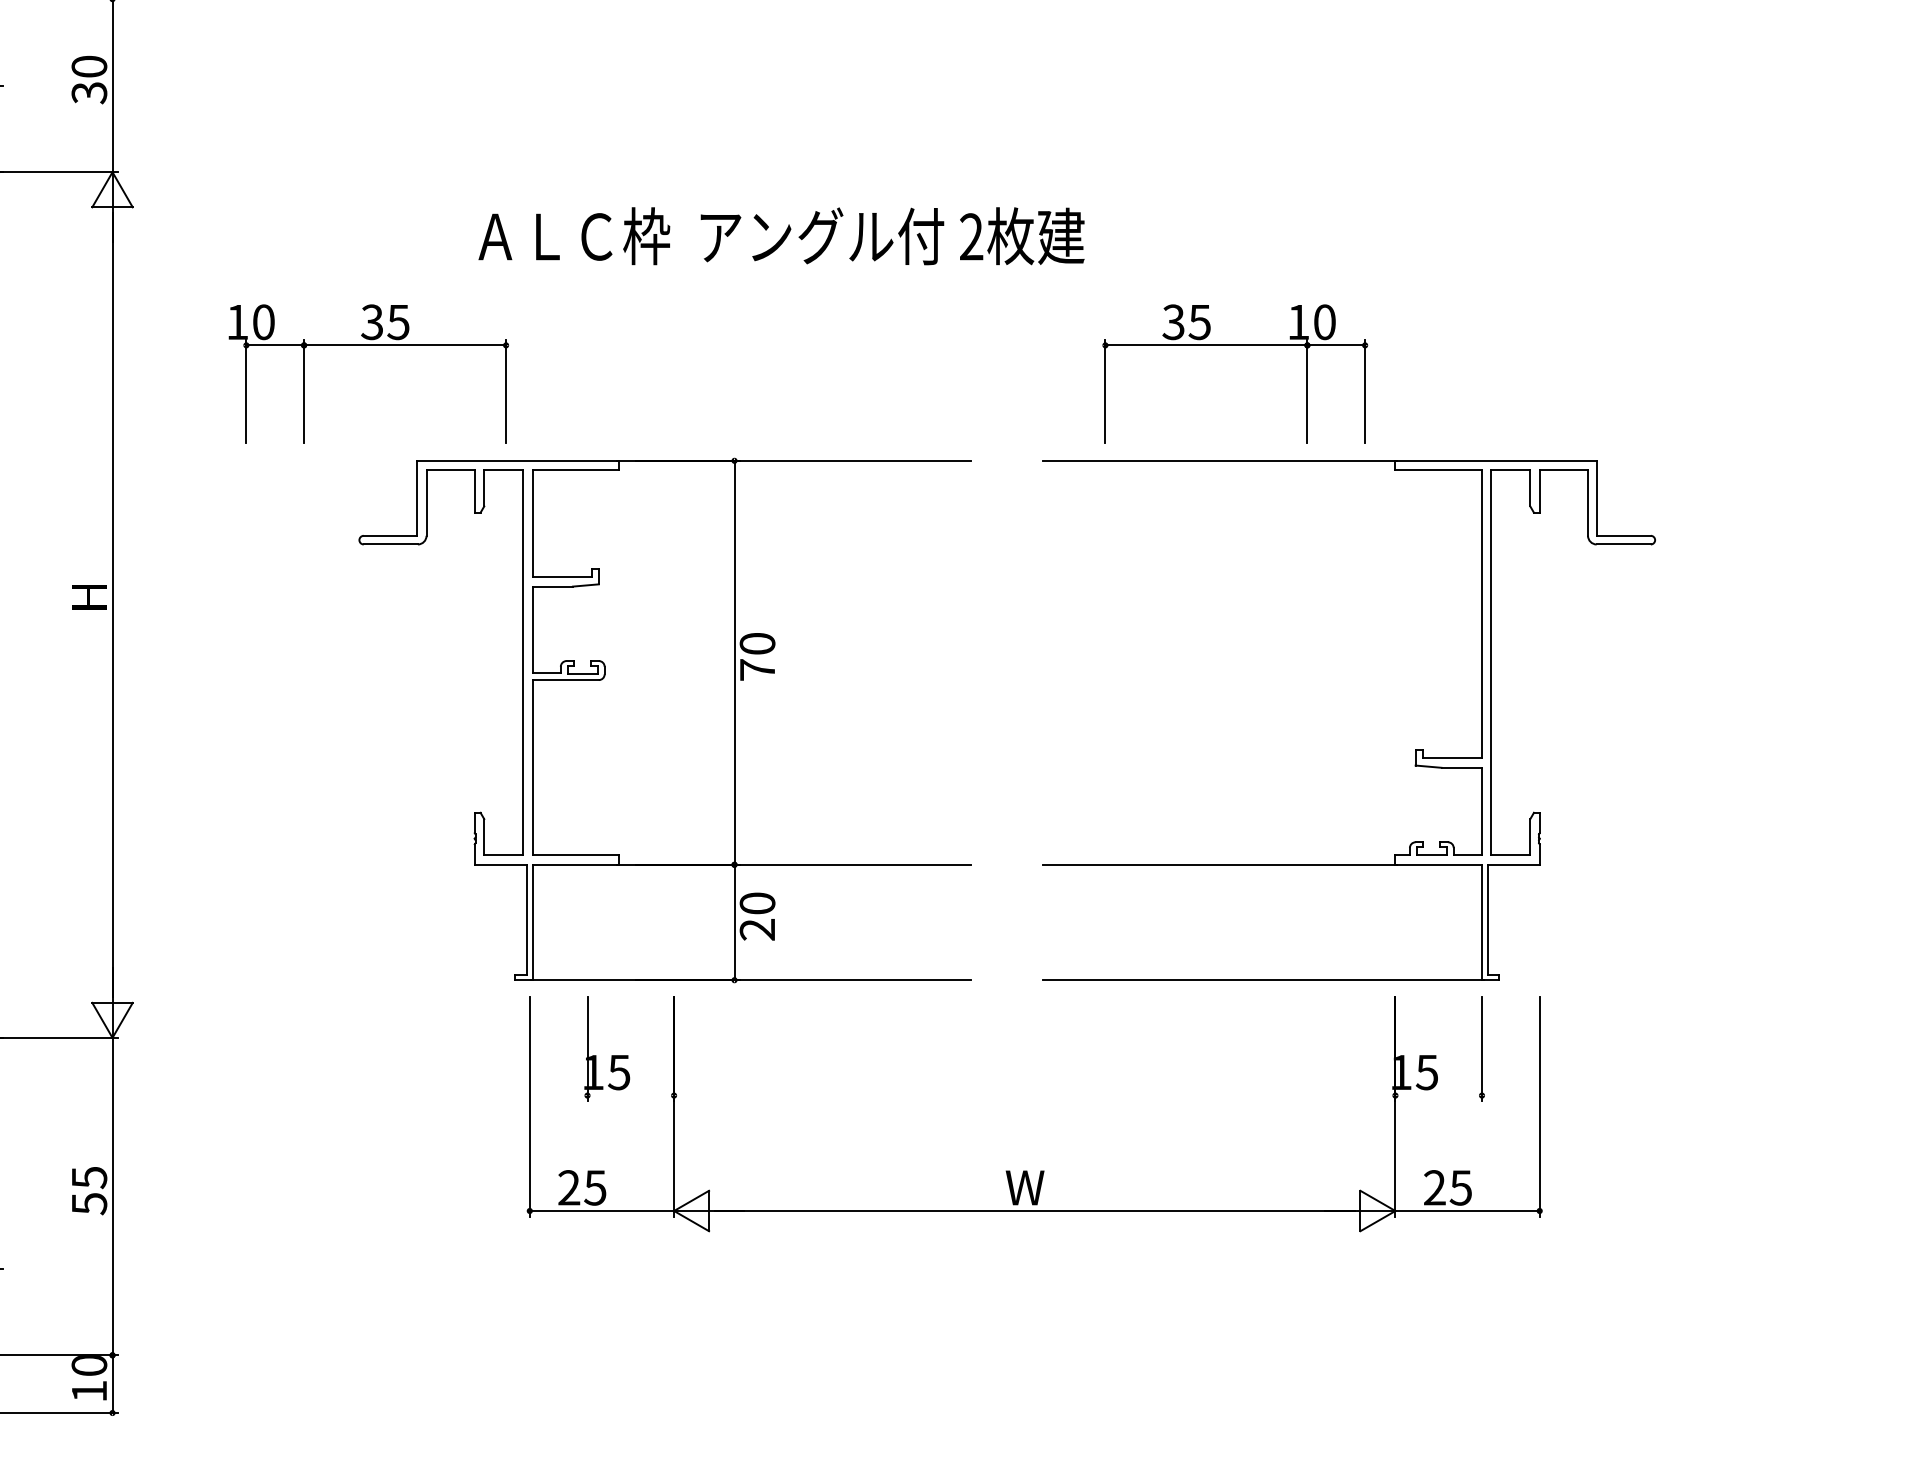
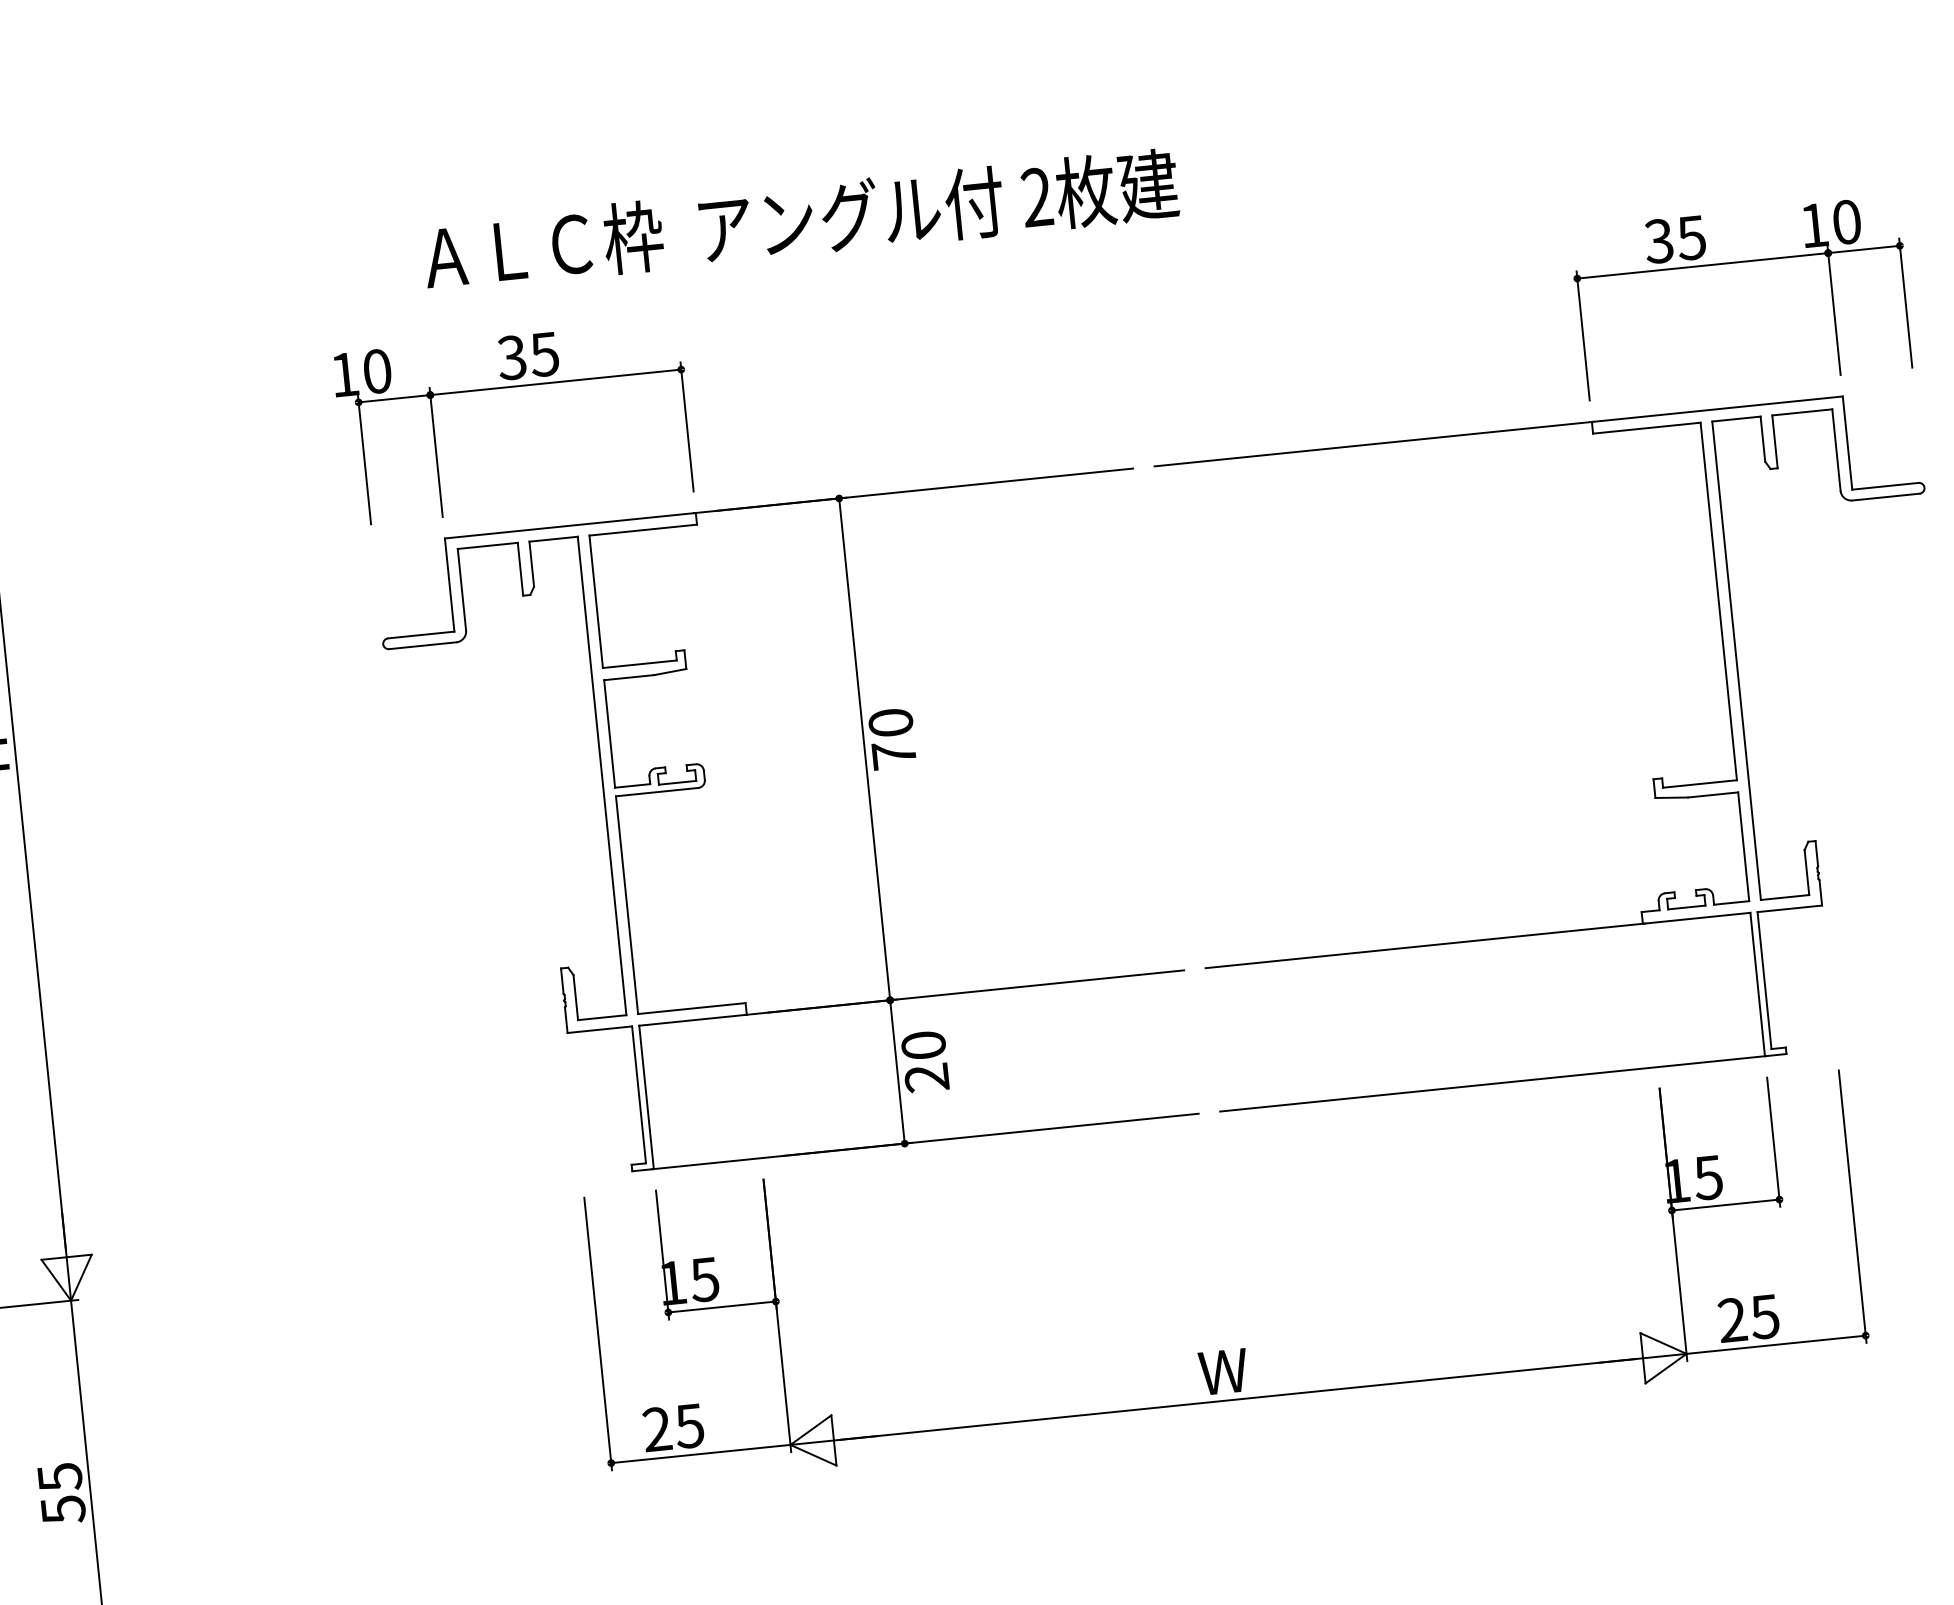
part: (368, 345) -> (510, 387), moved
part: (1235, 345) -> (1738, 262), moved
part: (664, 720) -> (784, 829), moved
line: (630, 1095) -> (721, 1306), added
line: (1438, 1095) -> (1725, 1204), added

